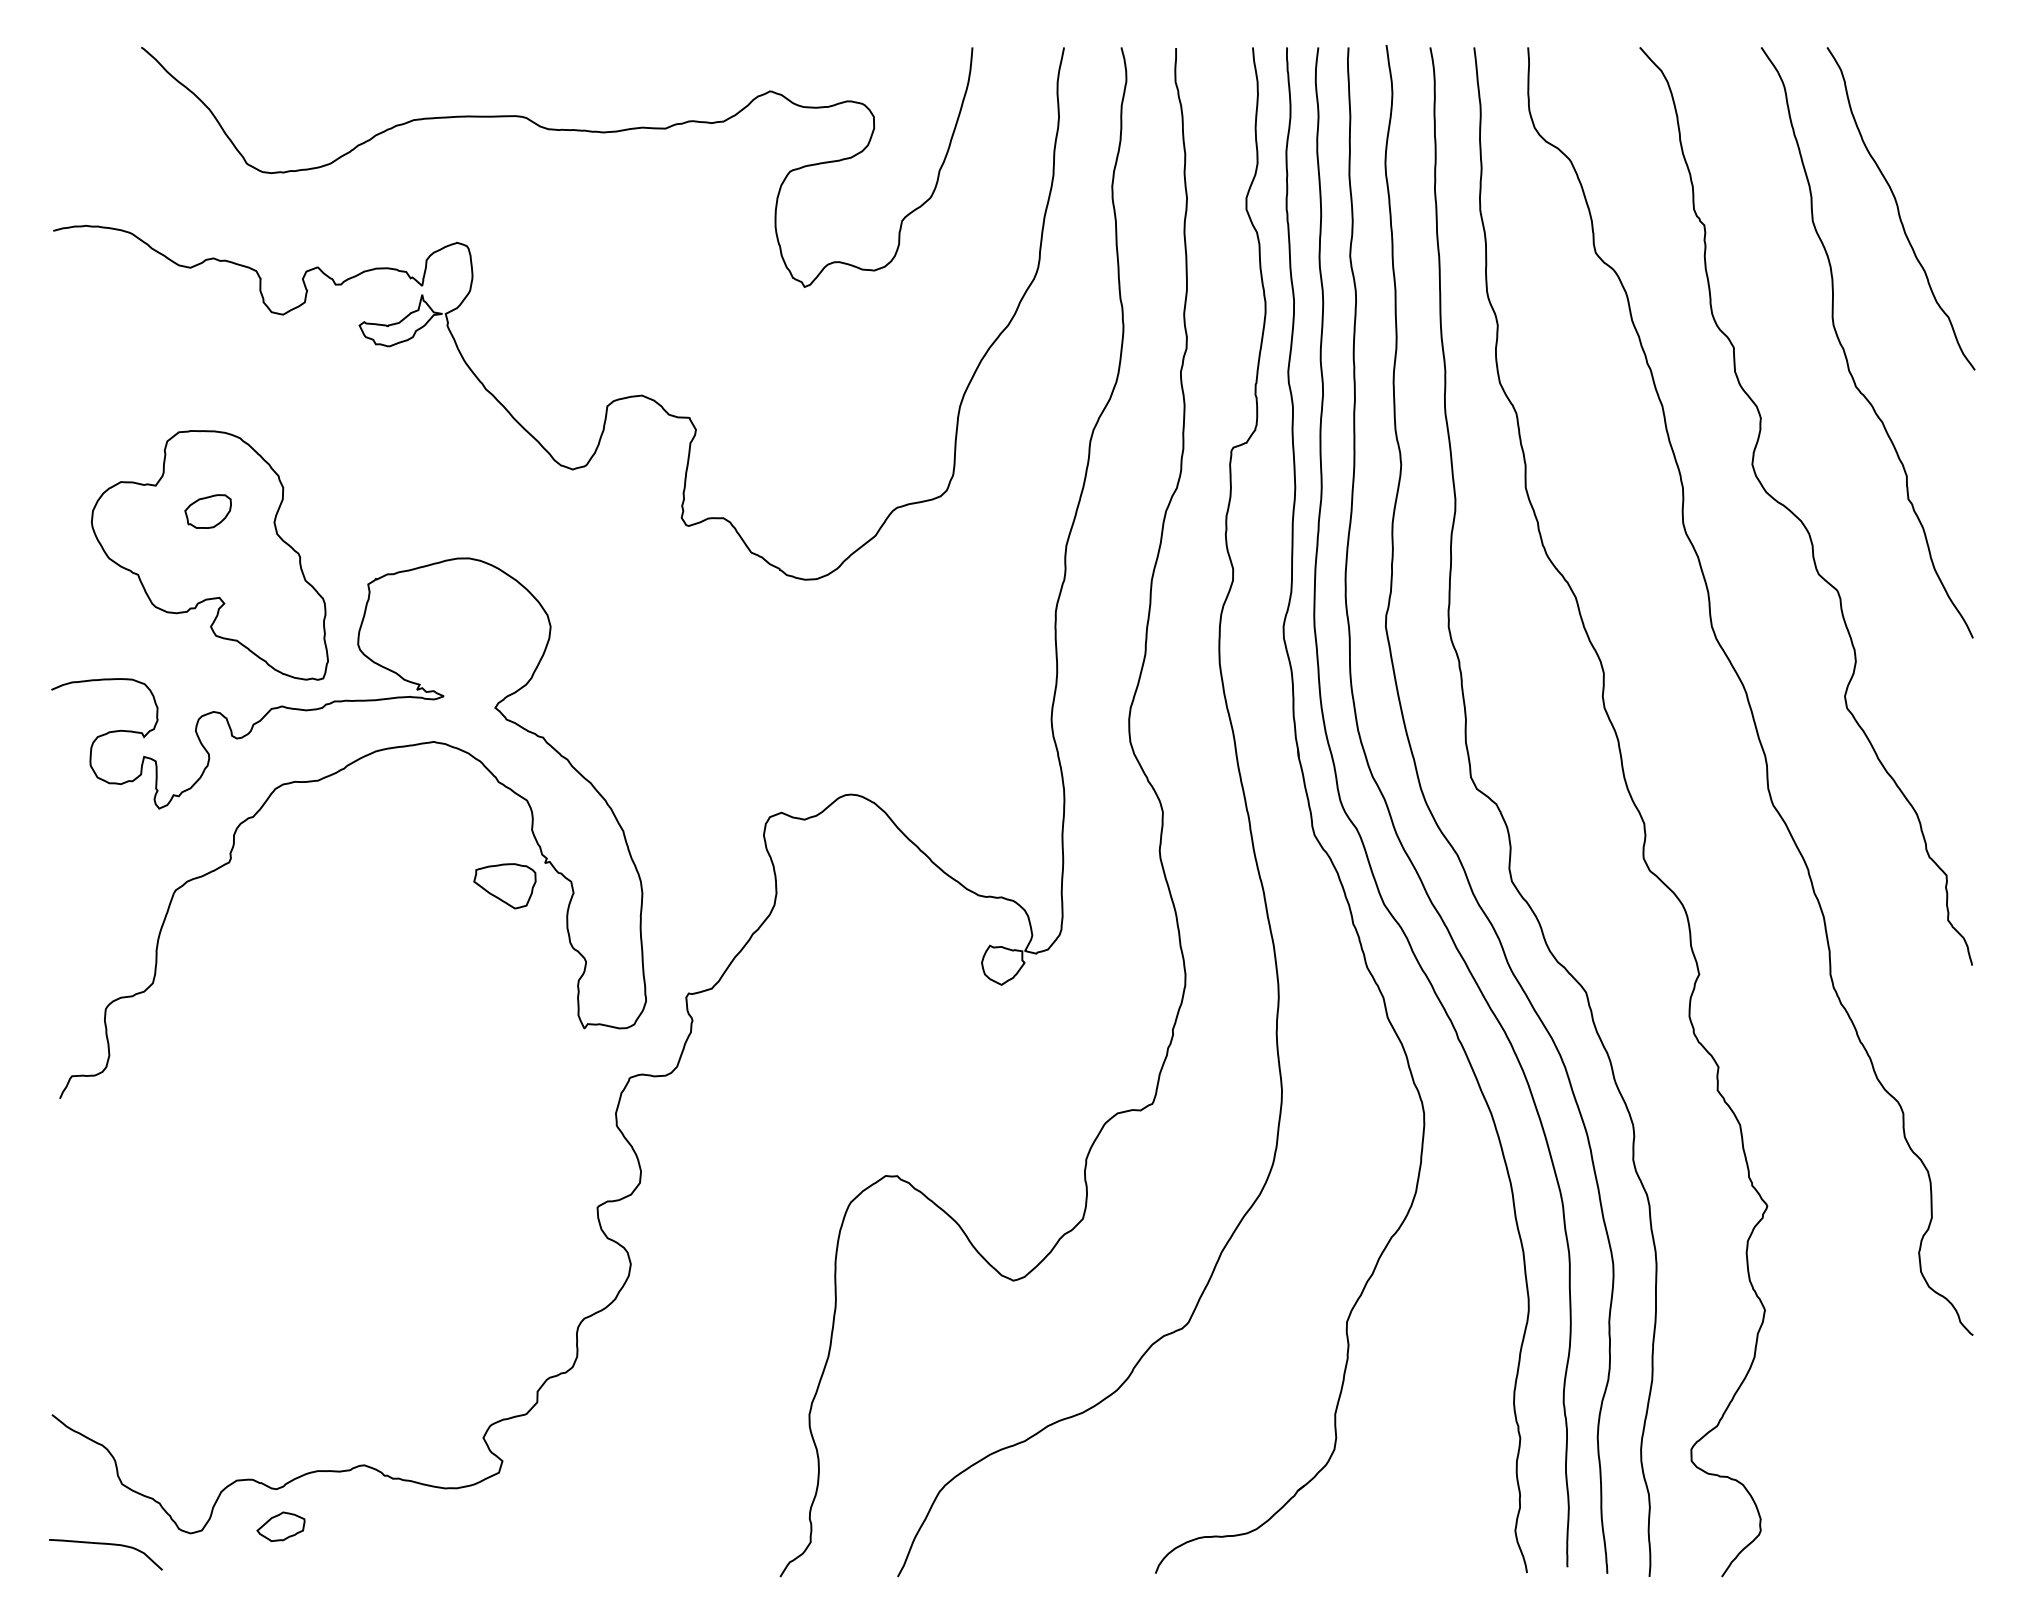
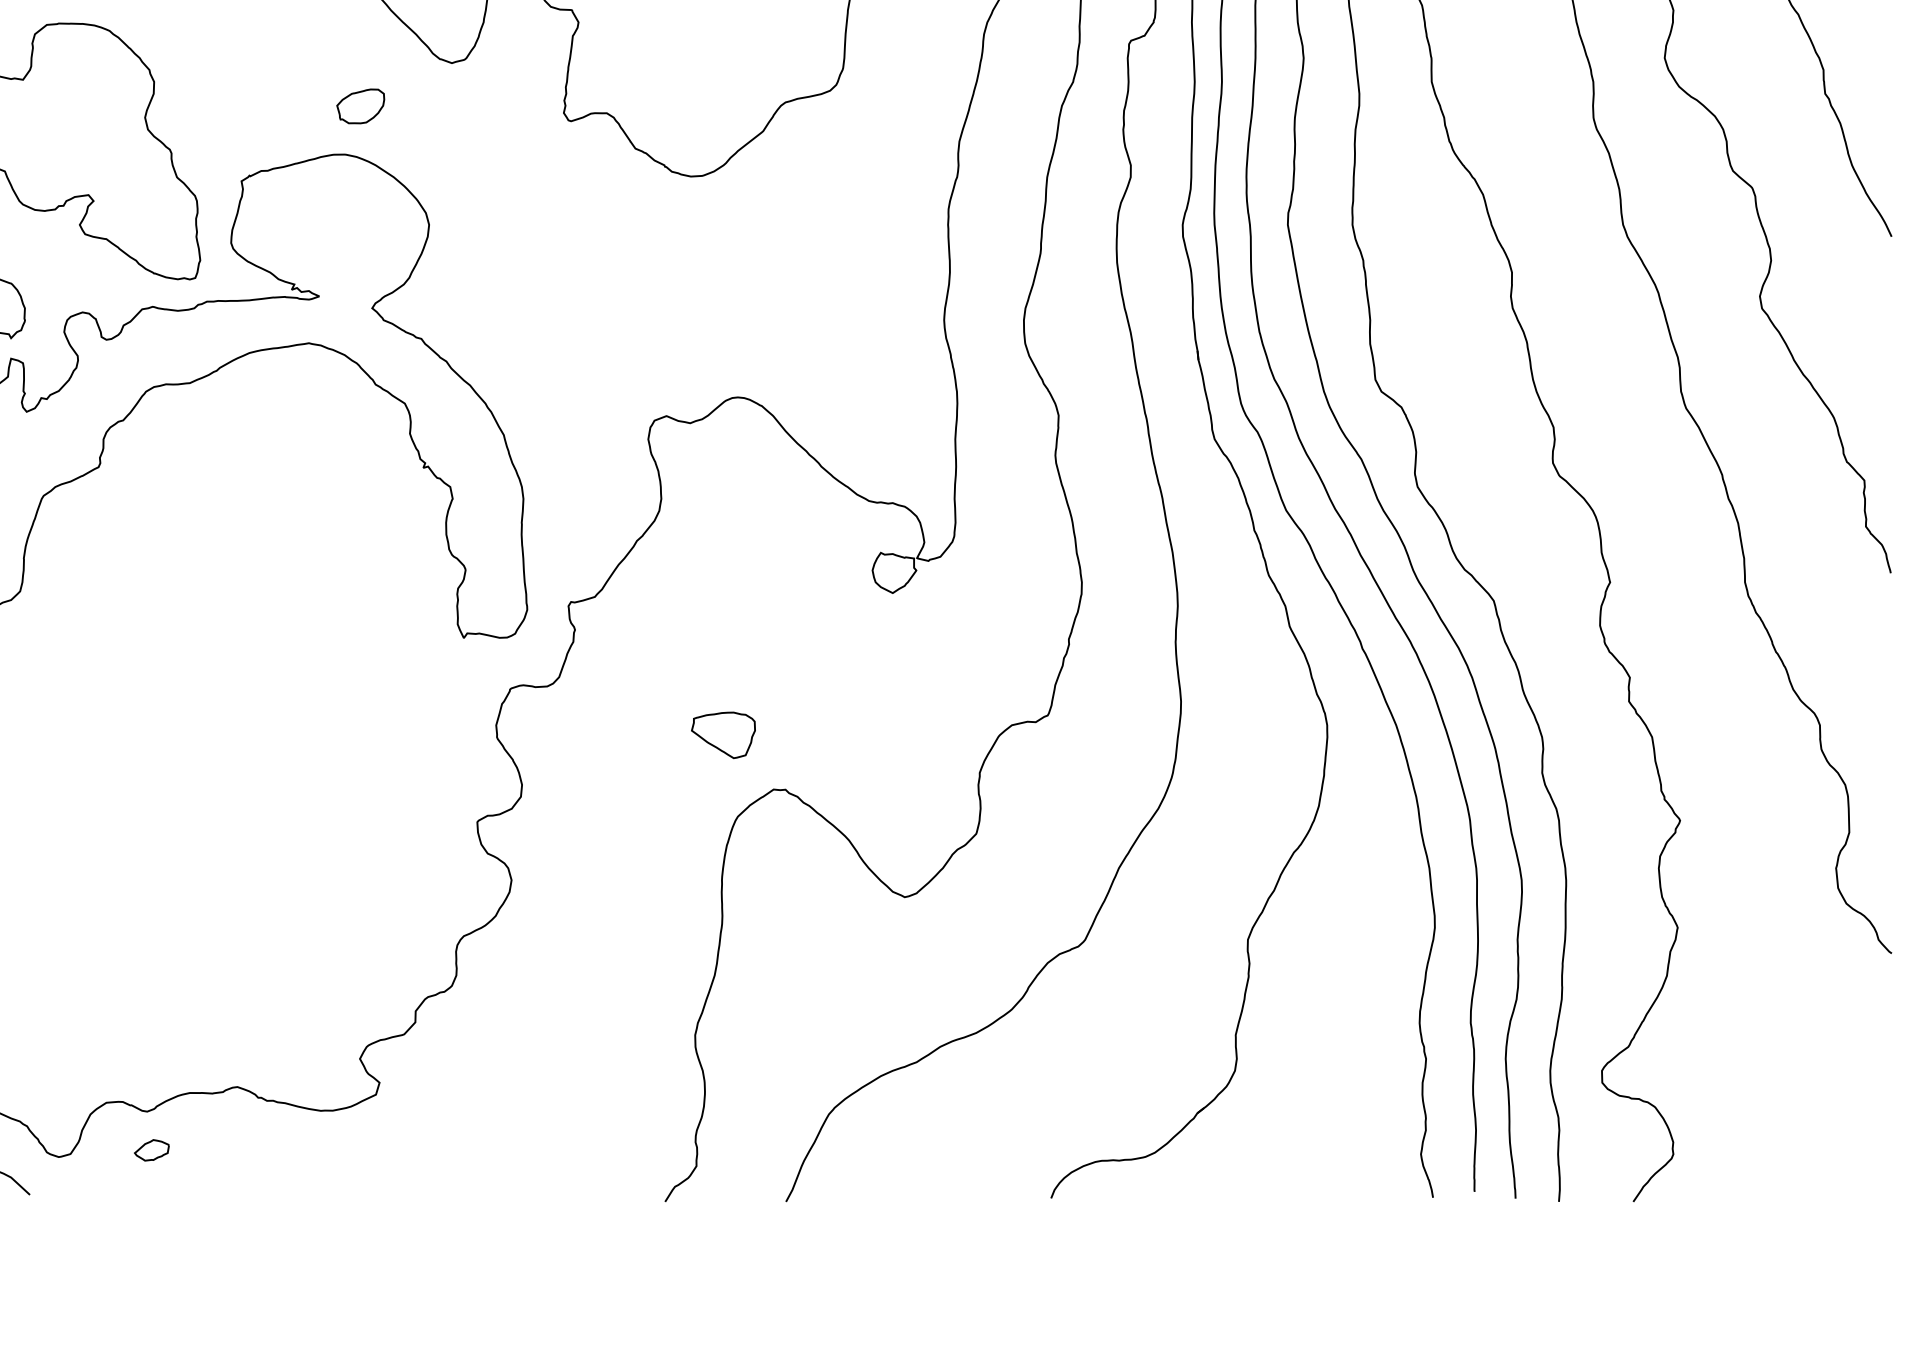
part: (207, 511) -> (360, 106), moved
part: (504, 886) -> (723, 735), moved
part: (280, 1526) -> (151, 1149), size x0.7

